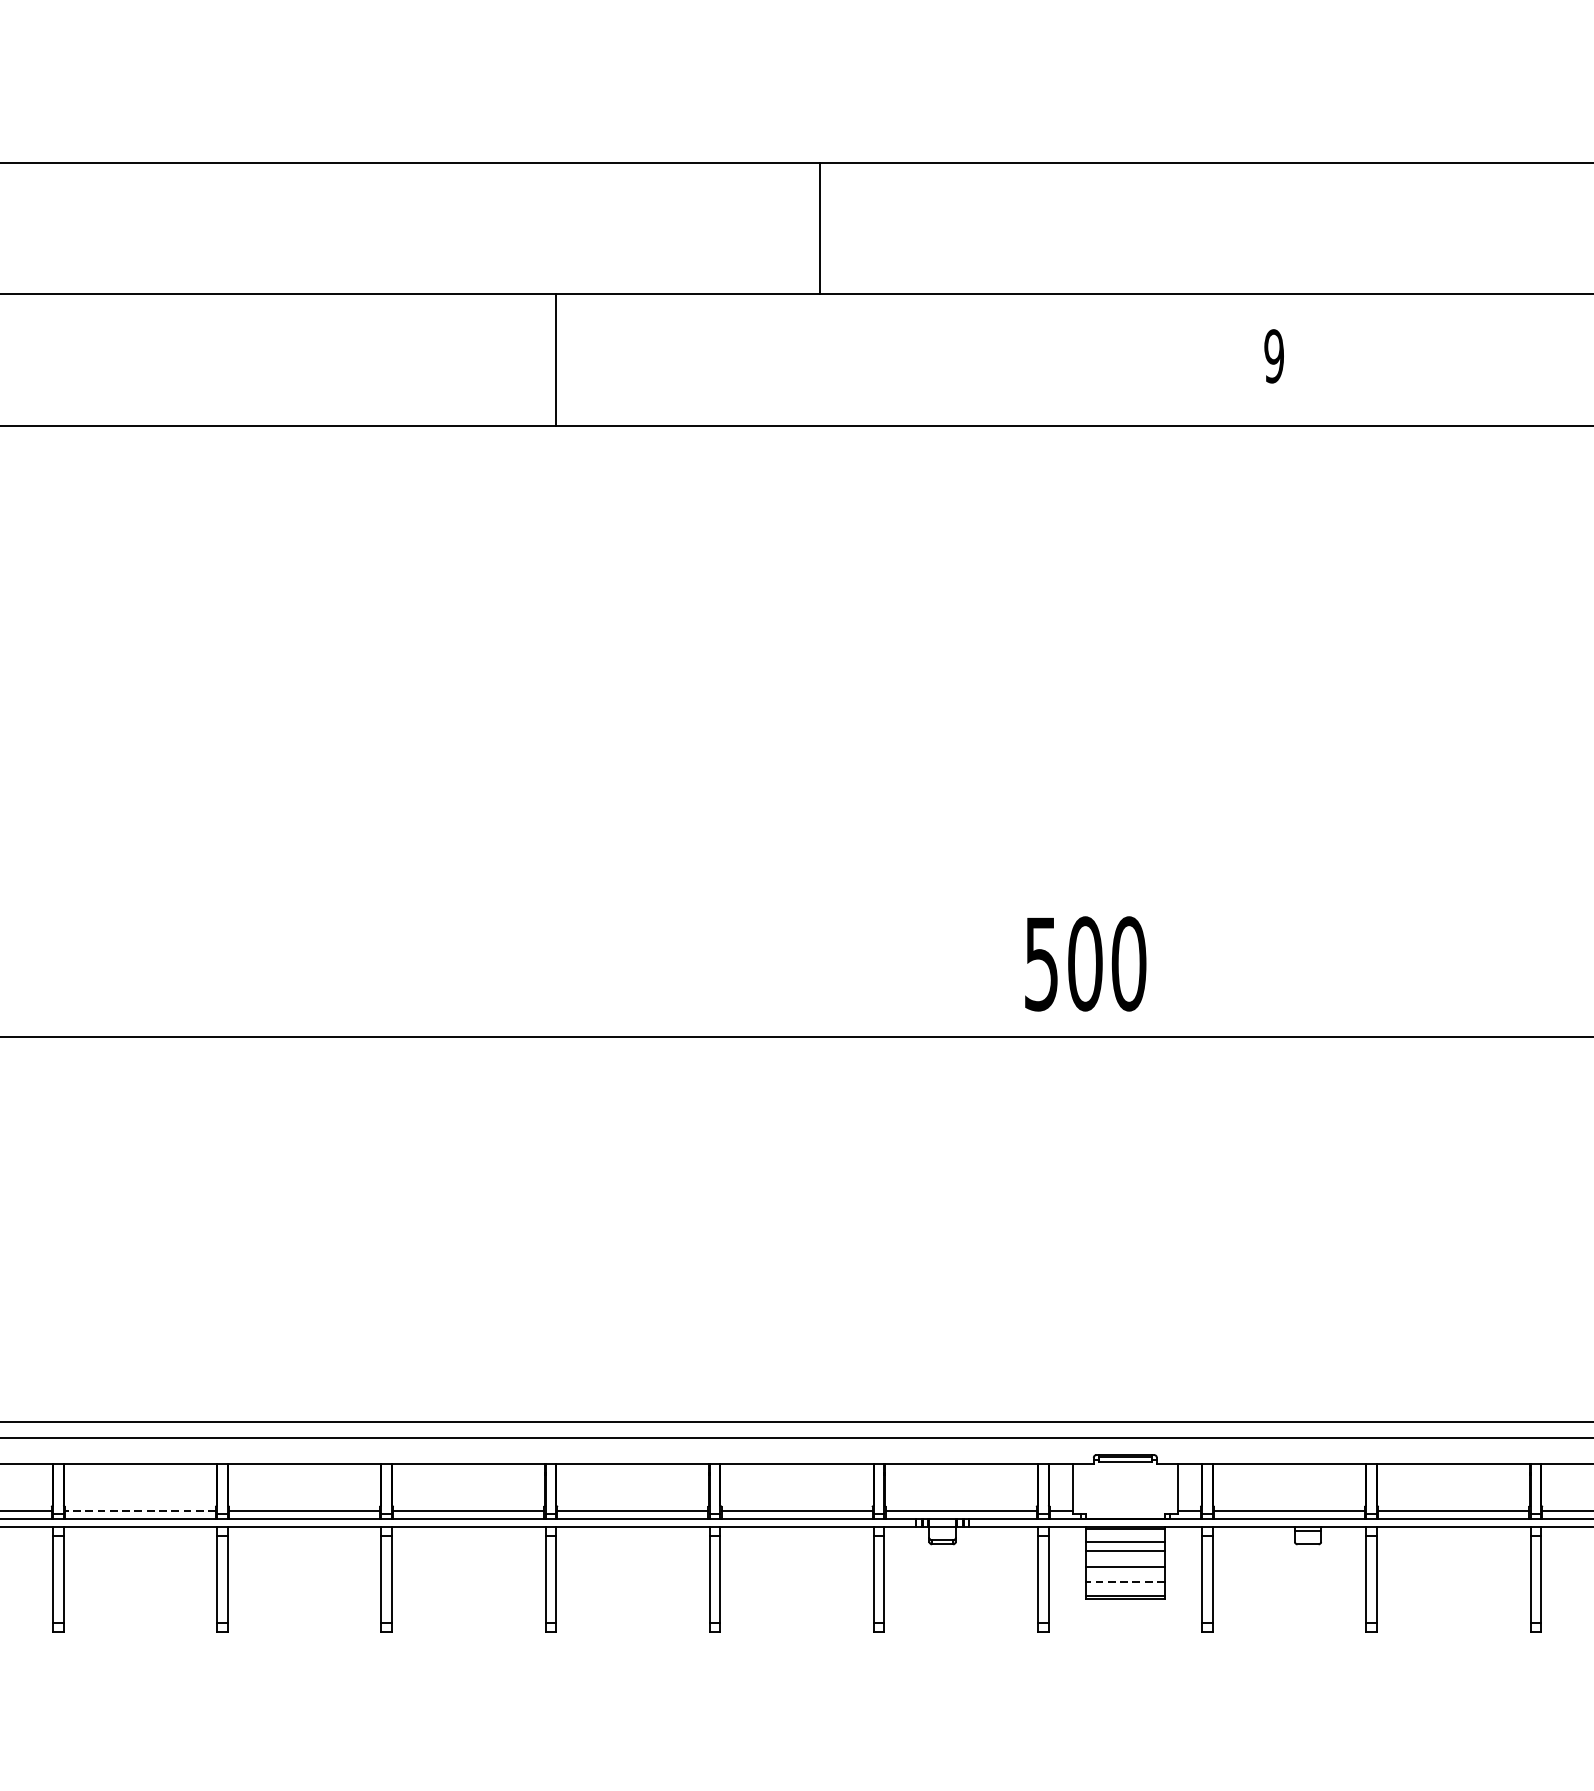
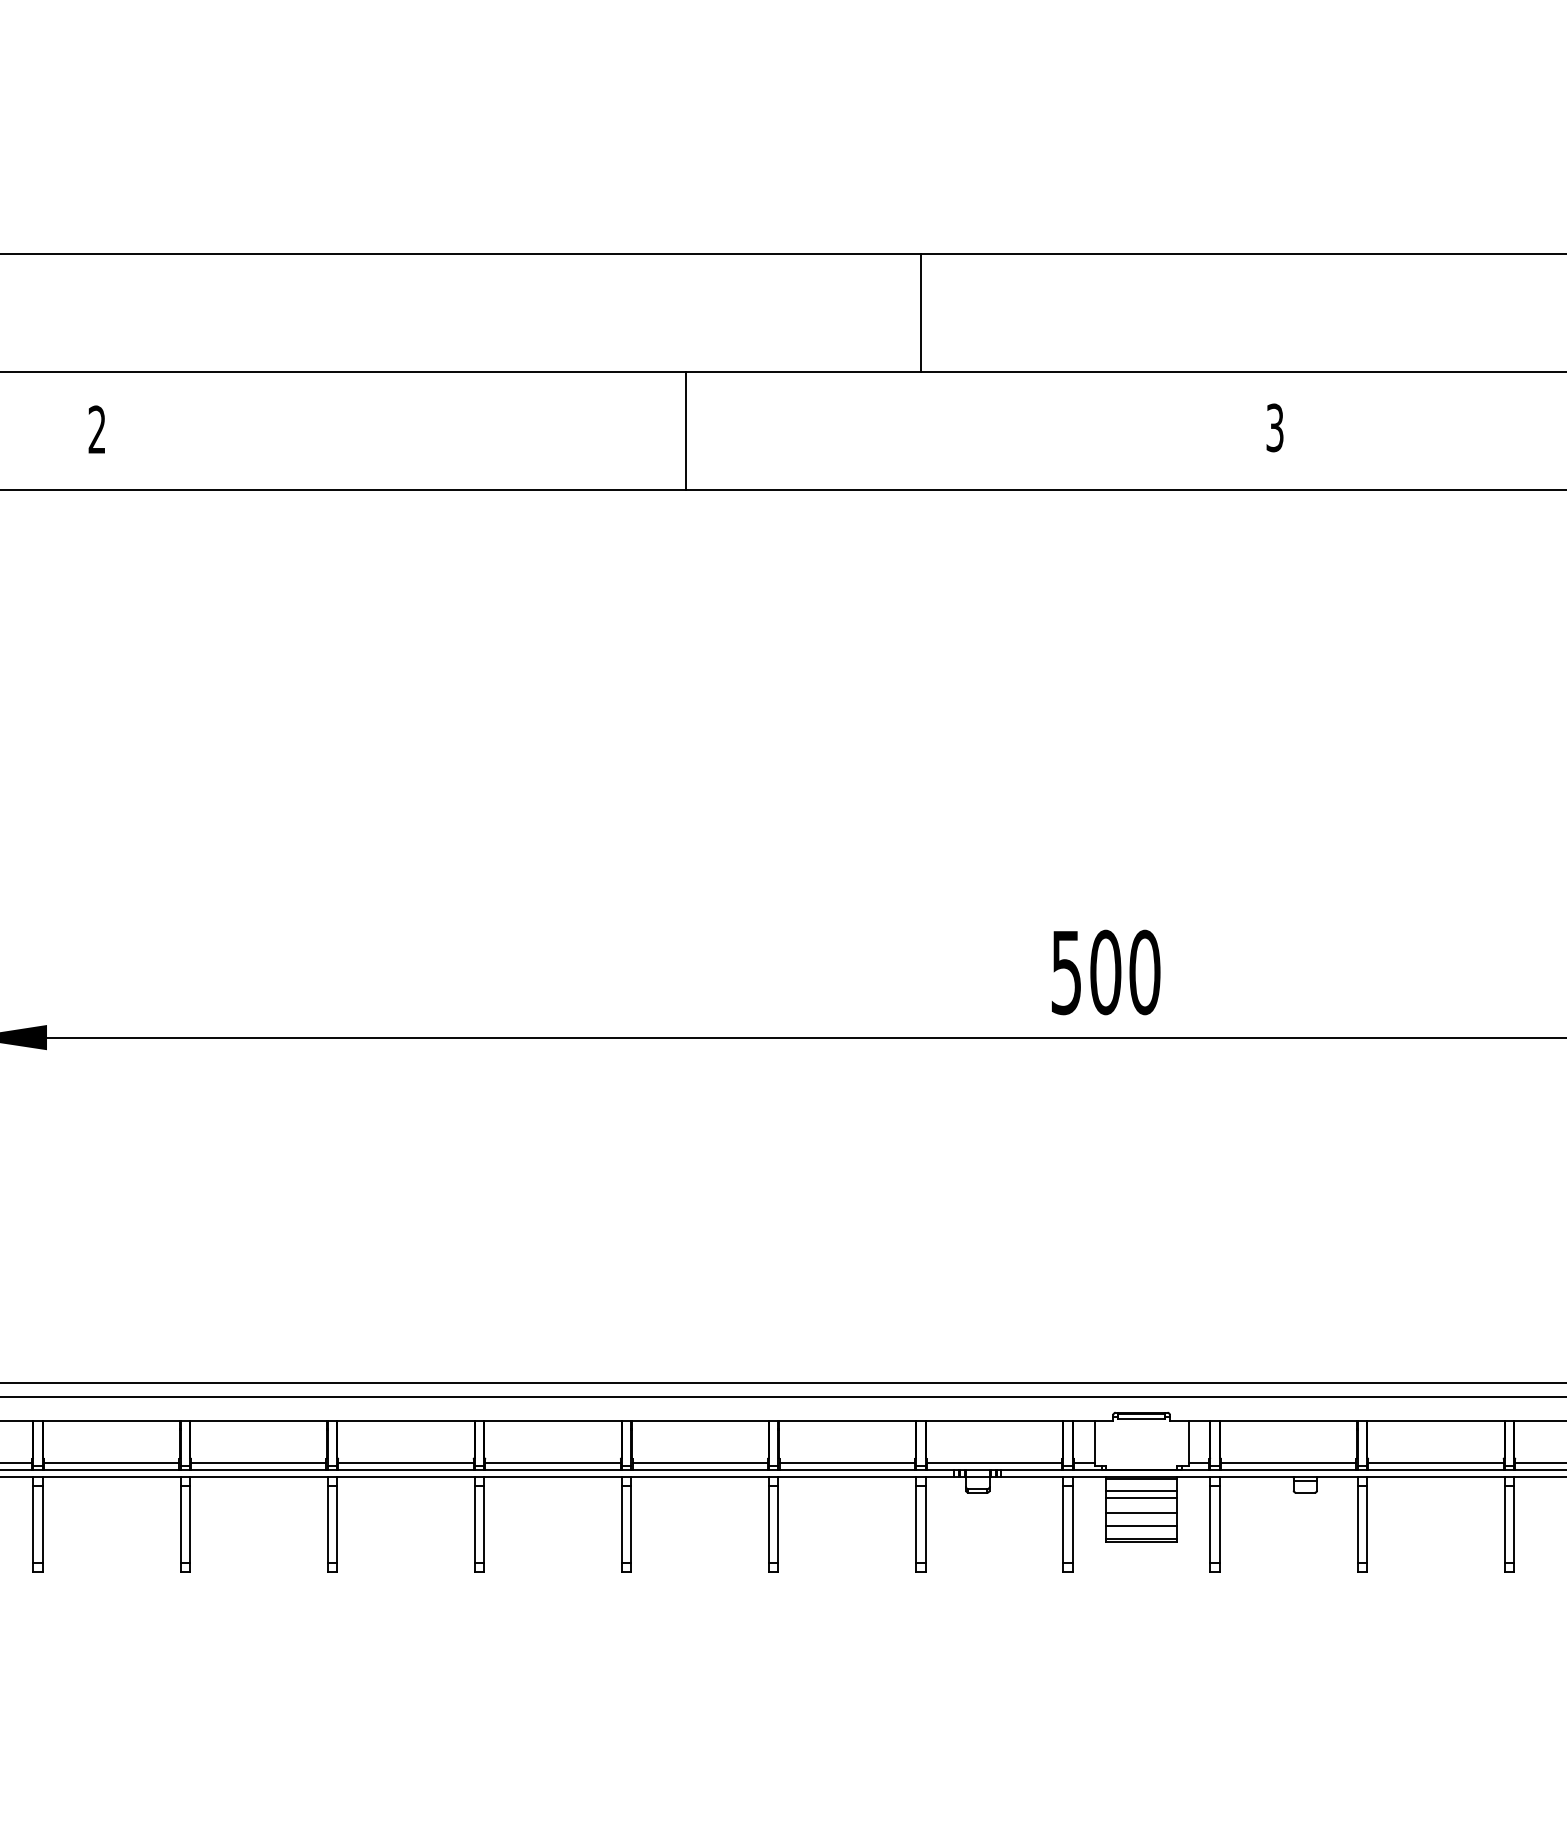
line: (820, 228) -> (921, 313), moved
text: (1273, 355) -> (1274, 427), 9 -> 3
line: (556, 360) -> (685, 431), moved
line: (140, 1511) -> (258, 1463), dashed -> solid
line: (1125, 1582) -> (1141, 1526), dashed -> solid

